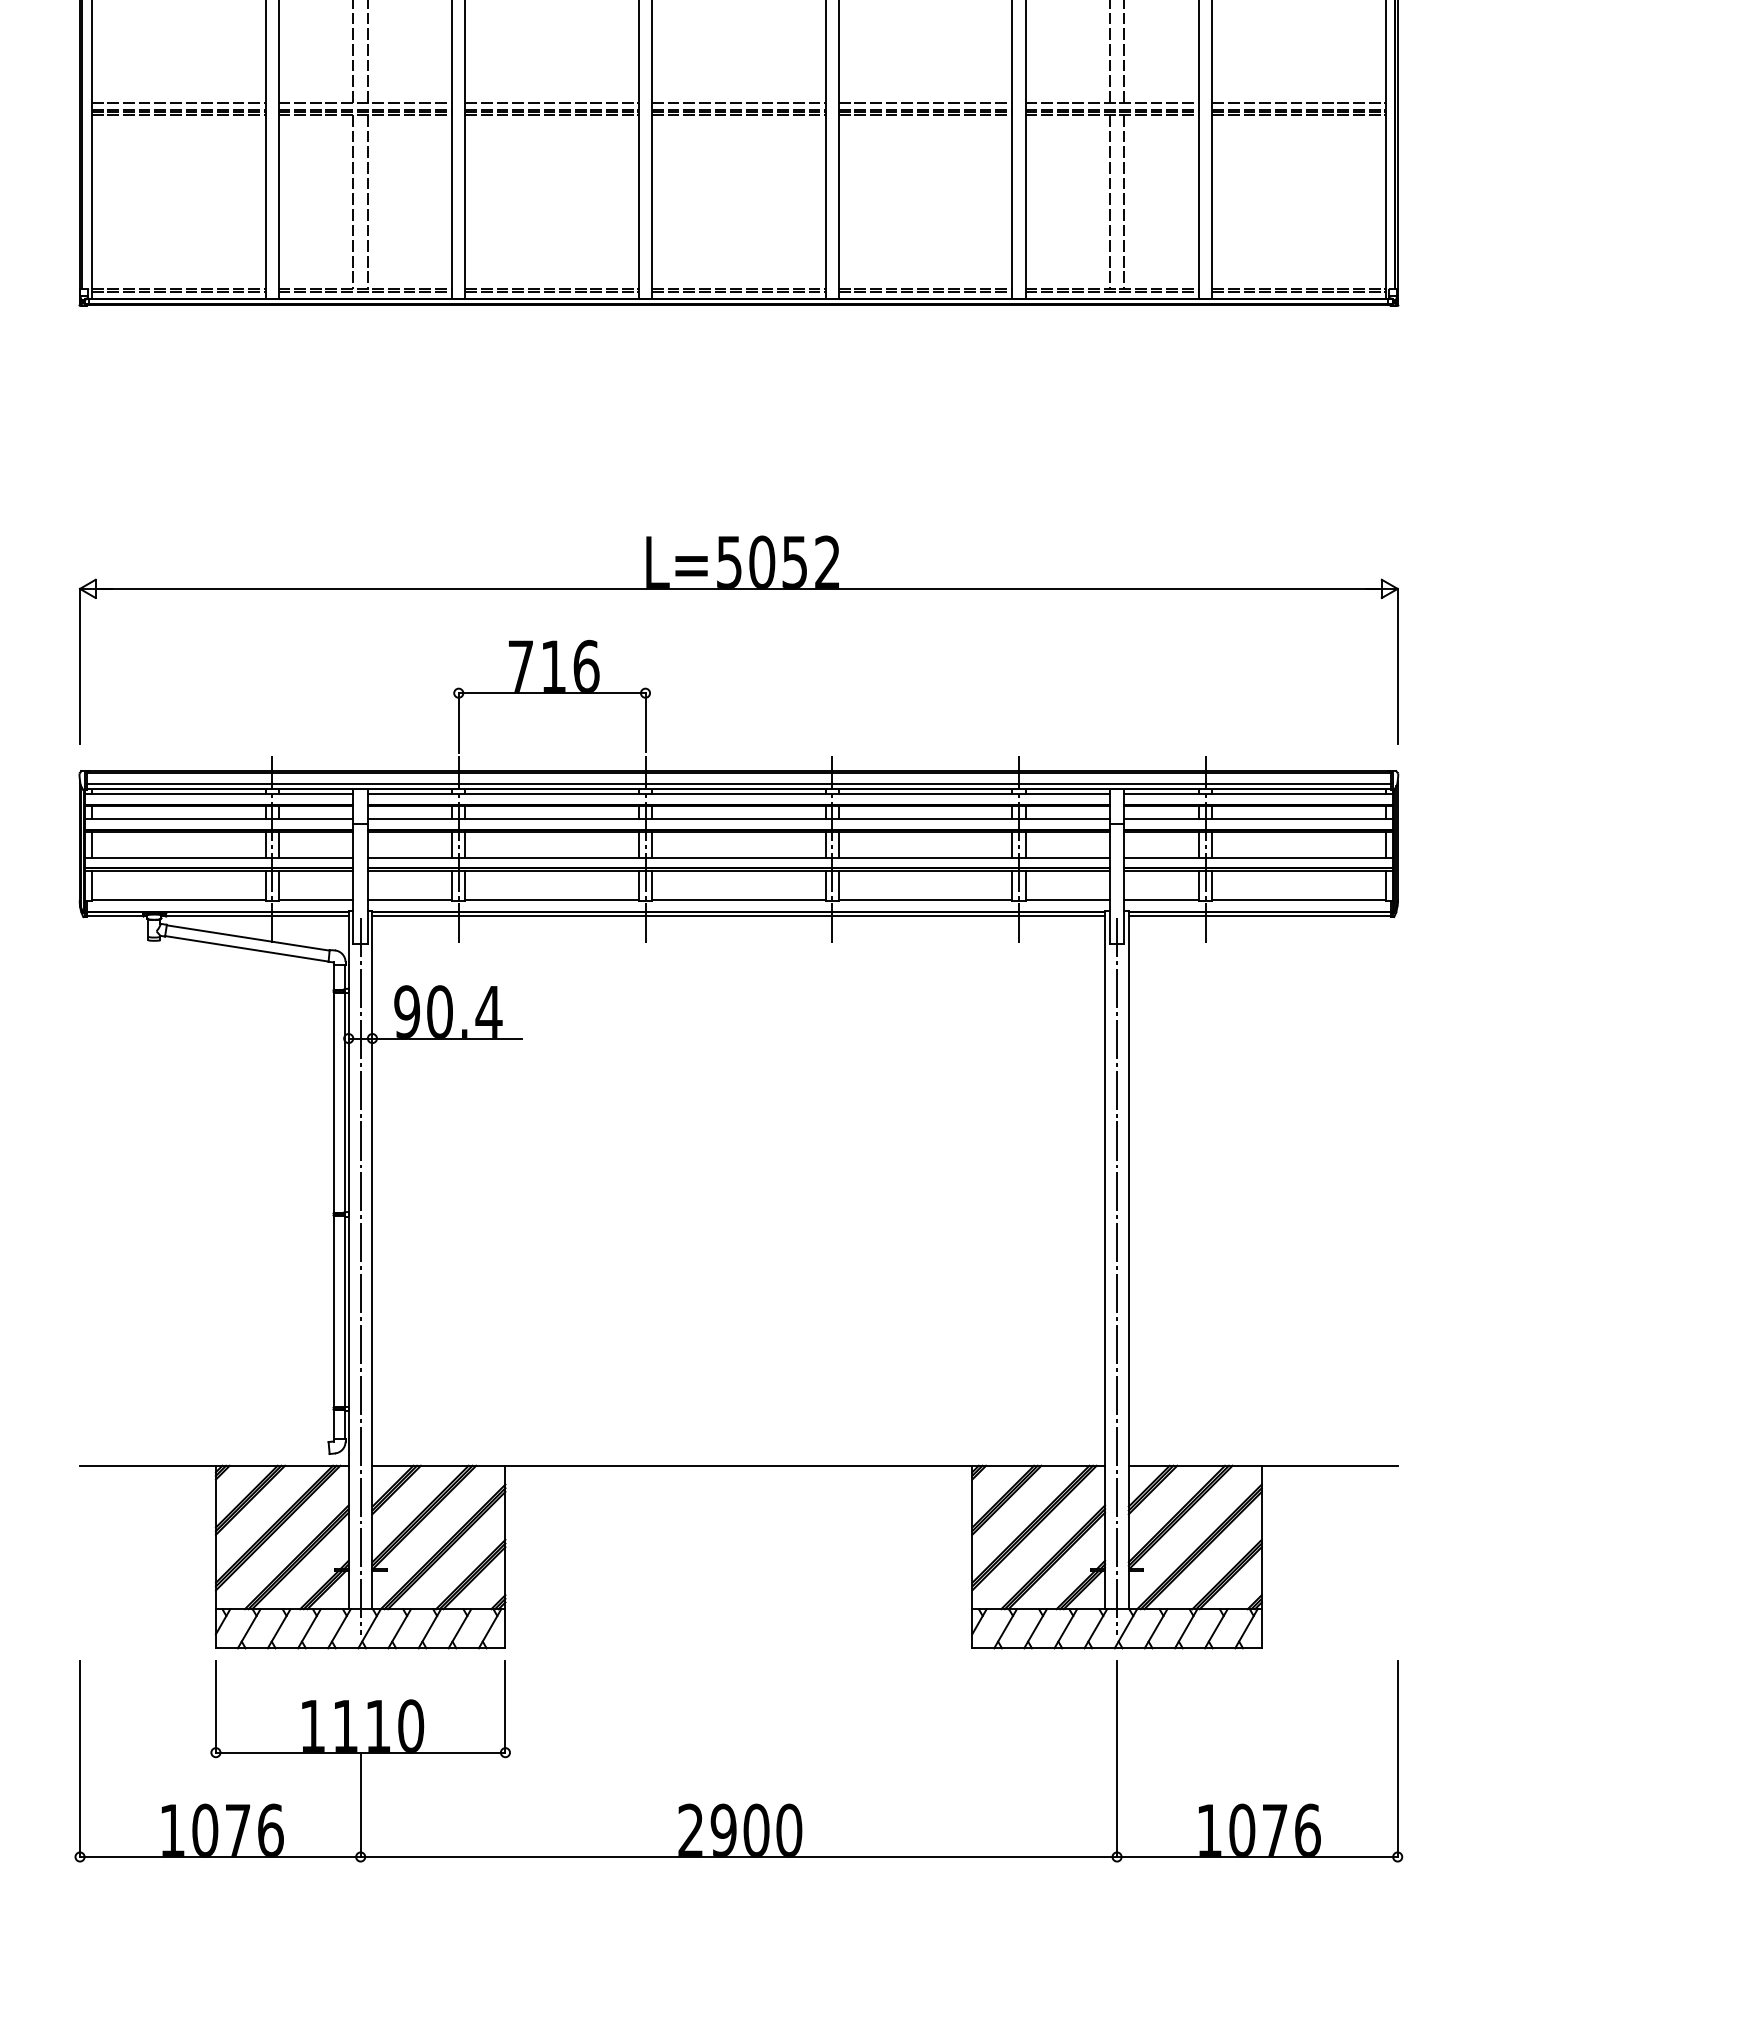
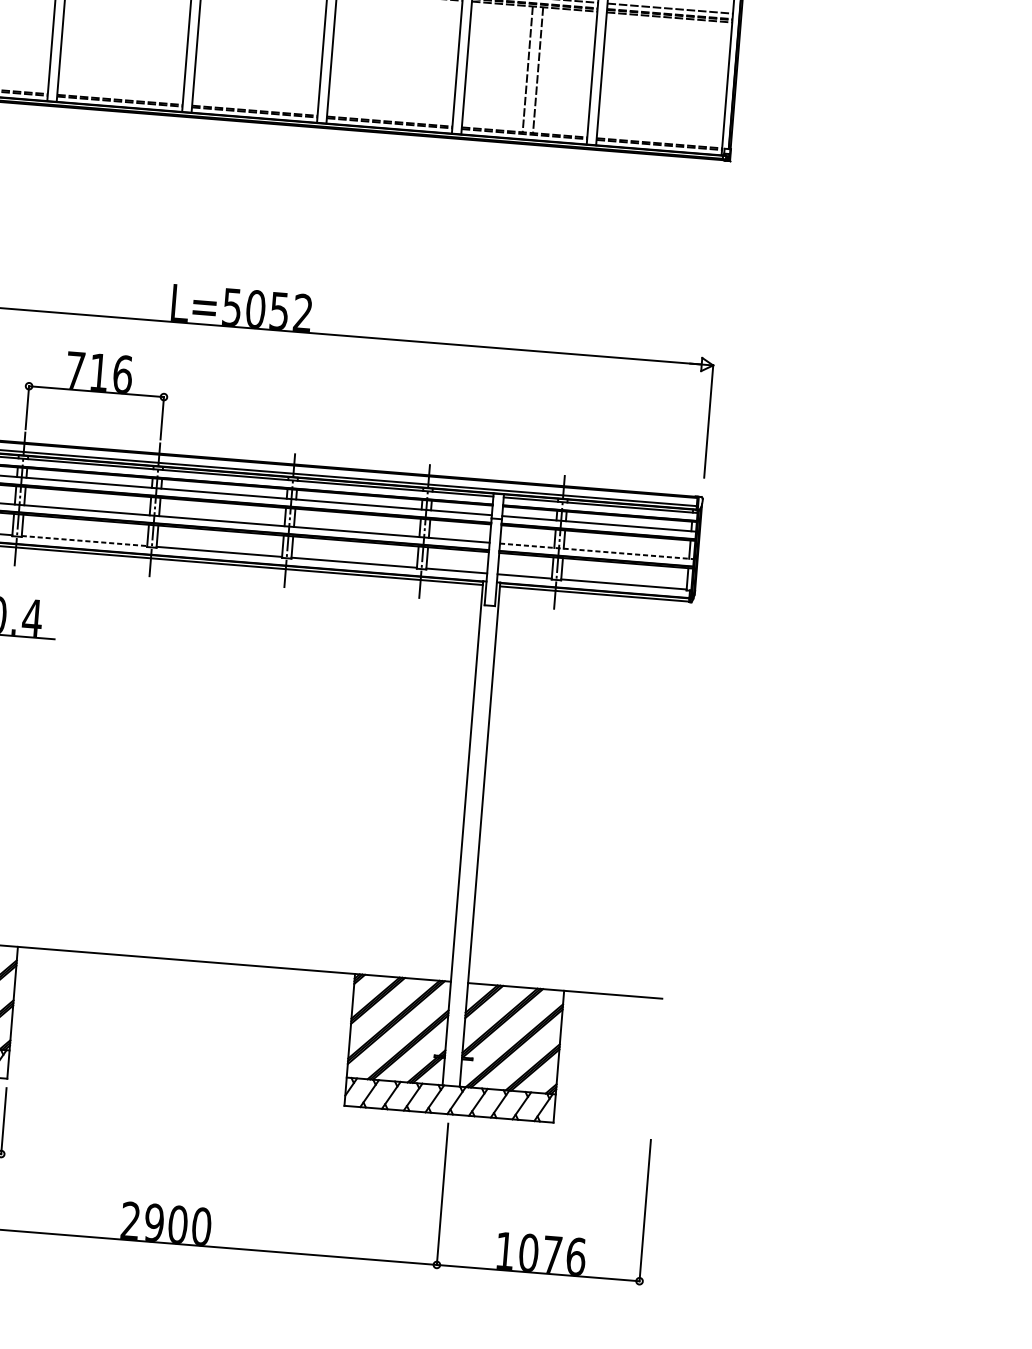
line: (1258, 857) -> (597, 551), solid -> dashed
line: (552, 900) -> (84, 541), solid -> dashed
line: (1117, 1276) -> (470, 845), removed

